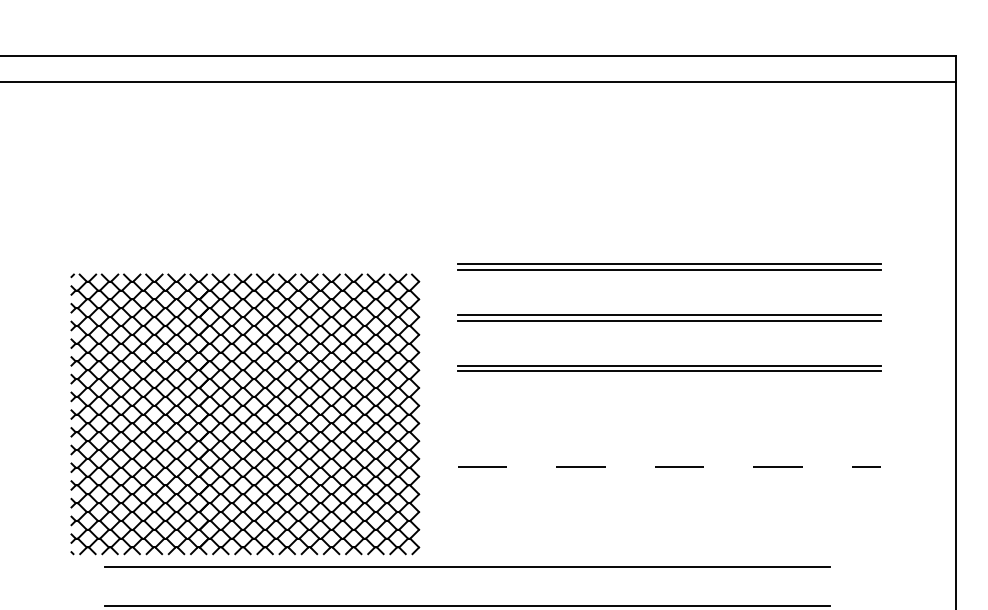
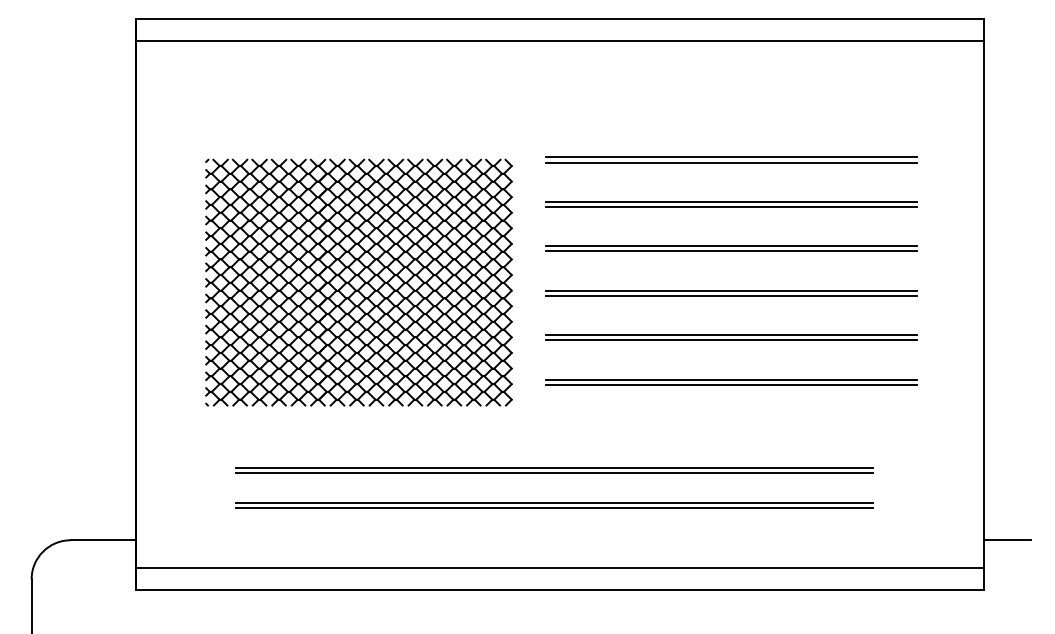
part: (669, 216) -> (731, 159), added
part: (244, 414) -> (358, 282), moved
part: (669, 418) -> (731, 337), added
line: (669, 466) -> (731, 379), dashed -> solid
line: (669, 472) -> (731, 384), added
line: (467, 572) -> (554, 472), added

